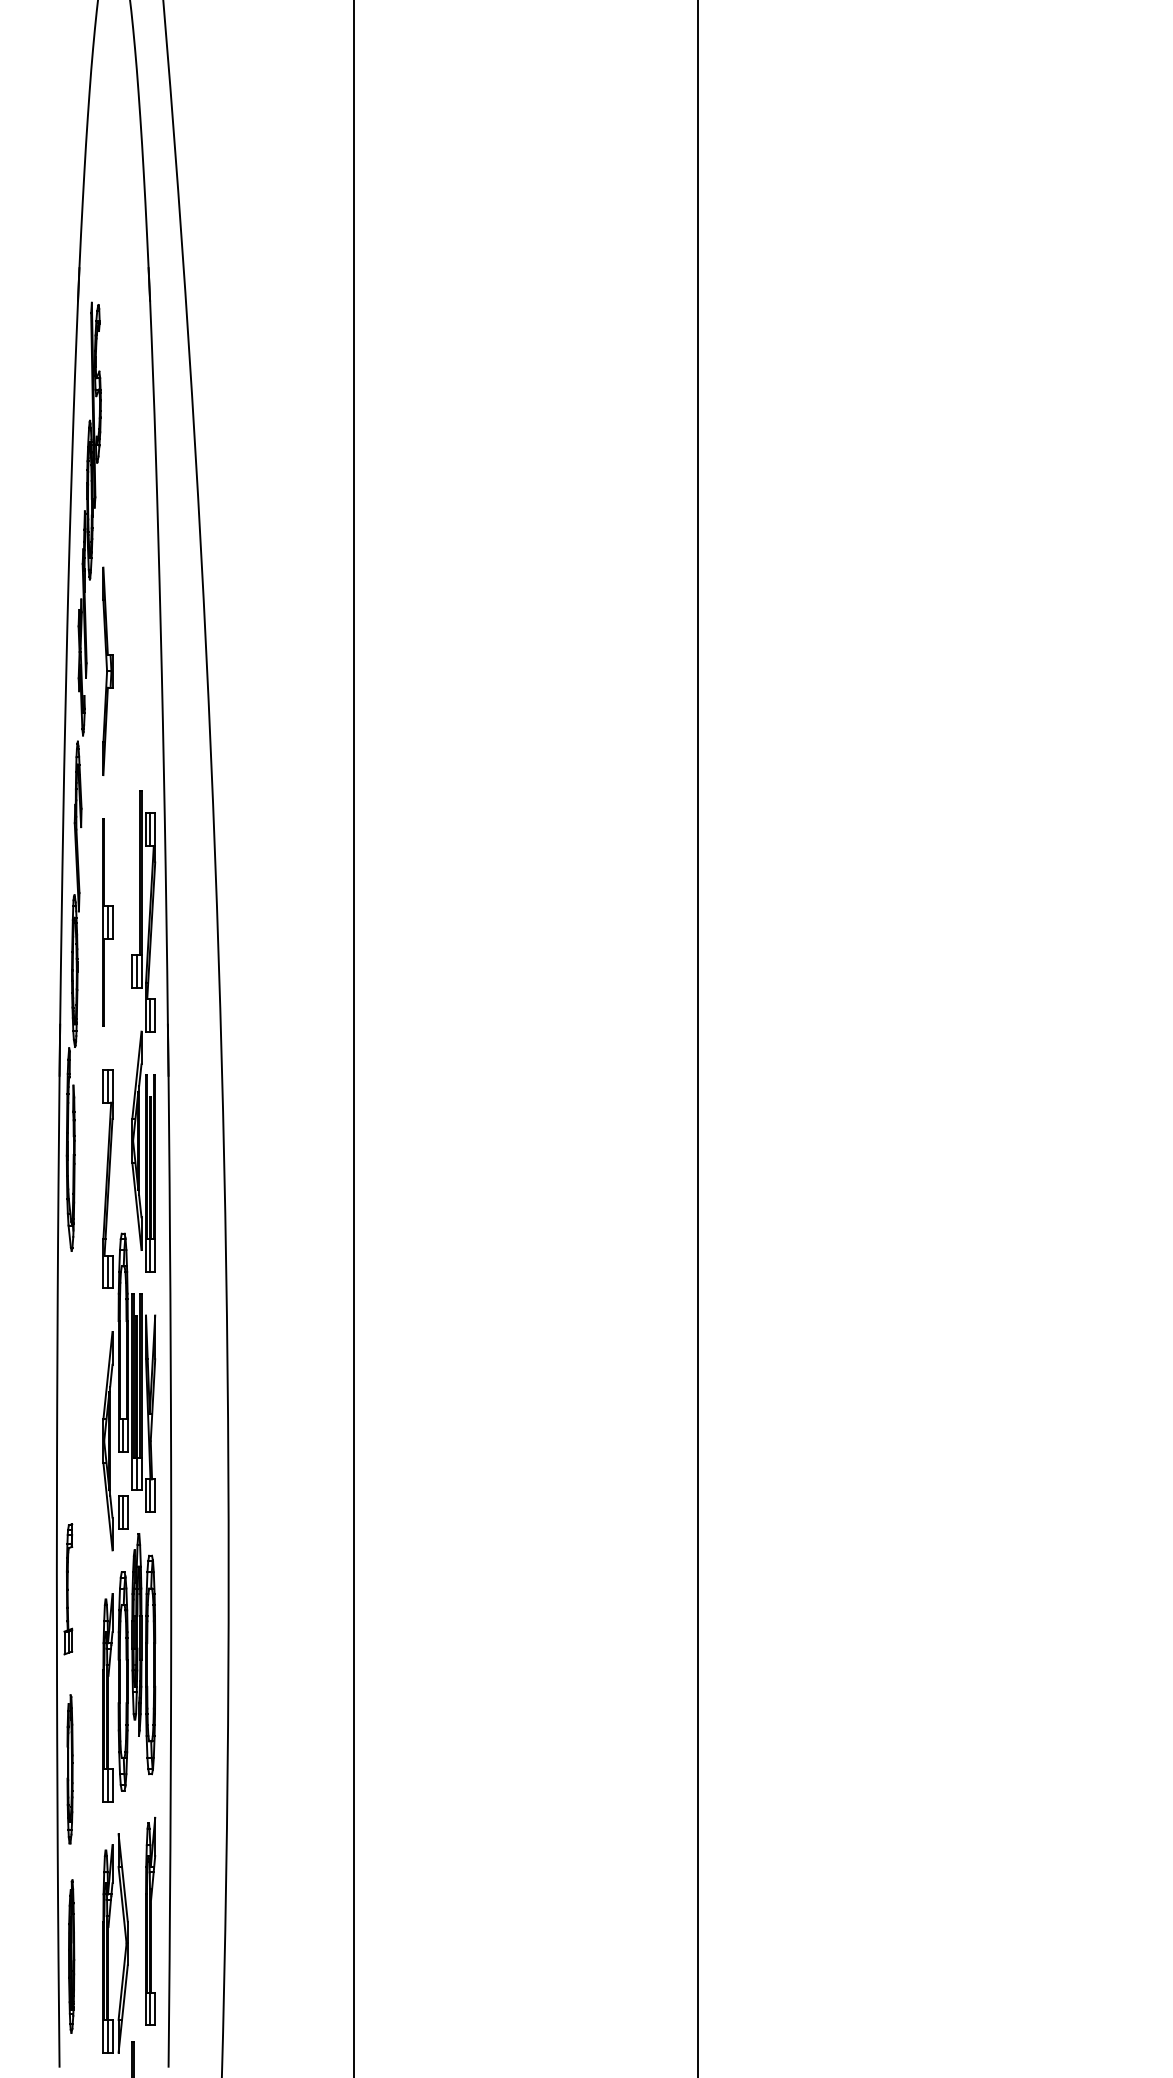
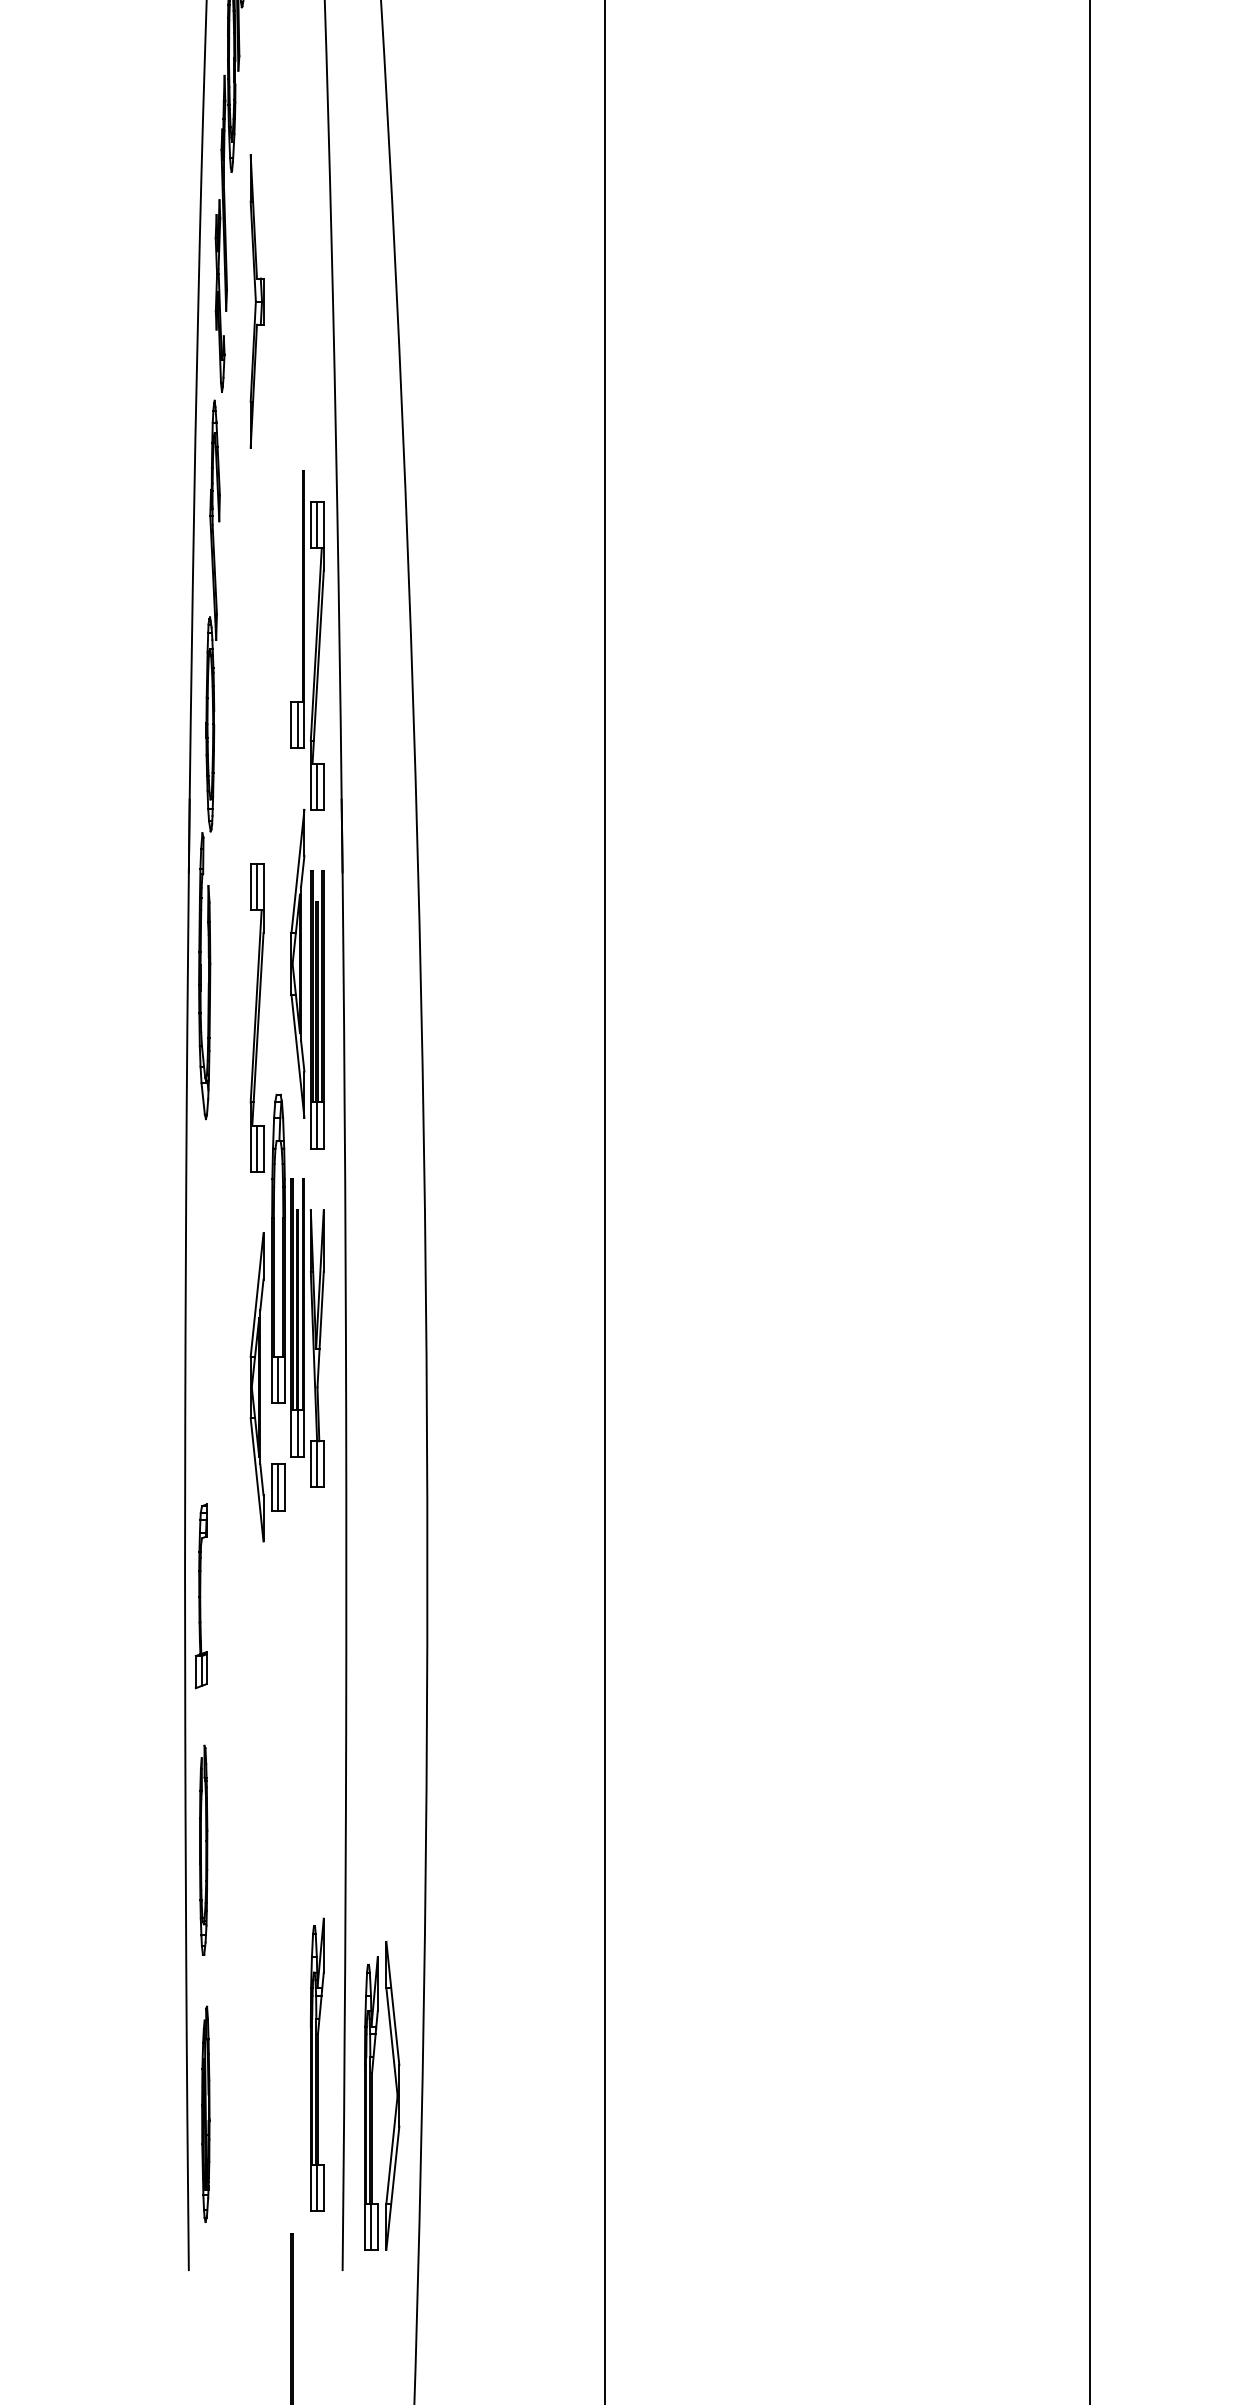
part: (107, 922) -> (256, 655), removed
part: (129, 1667) -> (287, 1706), removed
part: (108, 1943) -> (372, 2095), moved

